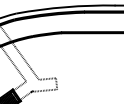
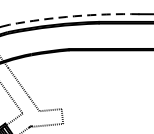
arc: (65, 7) -> (74, 16), solid -> dashed

